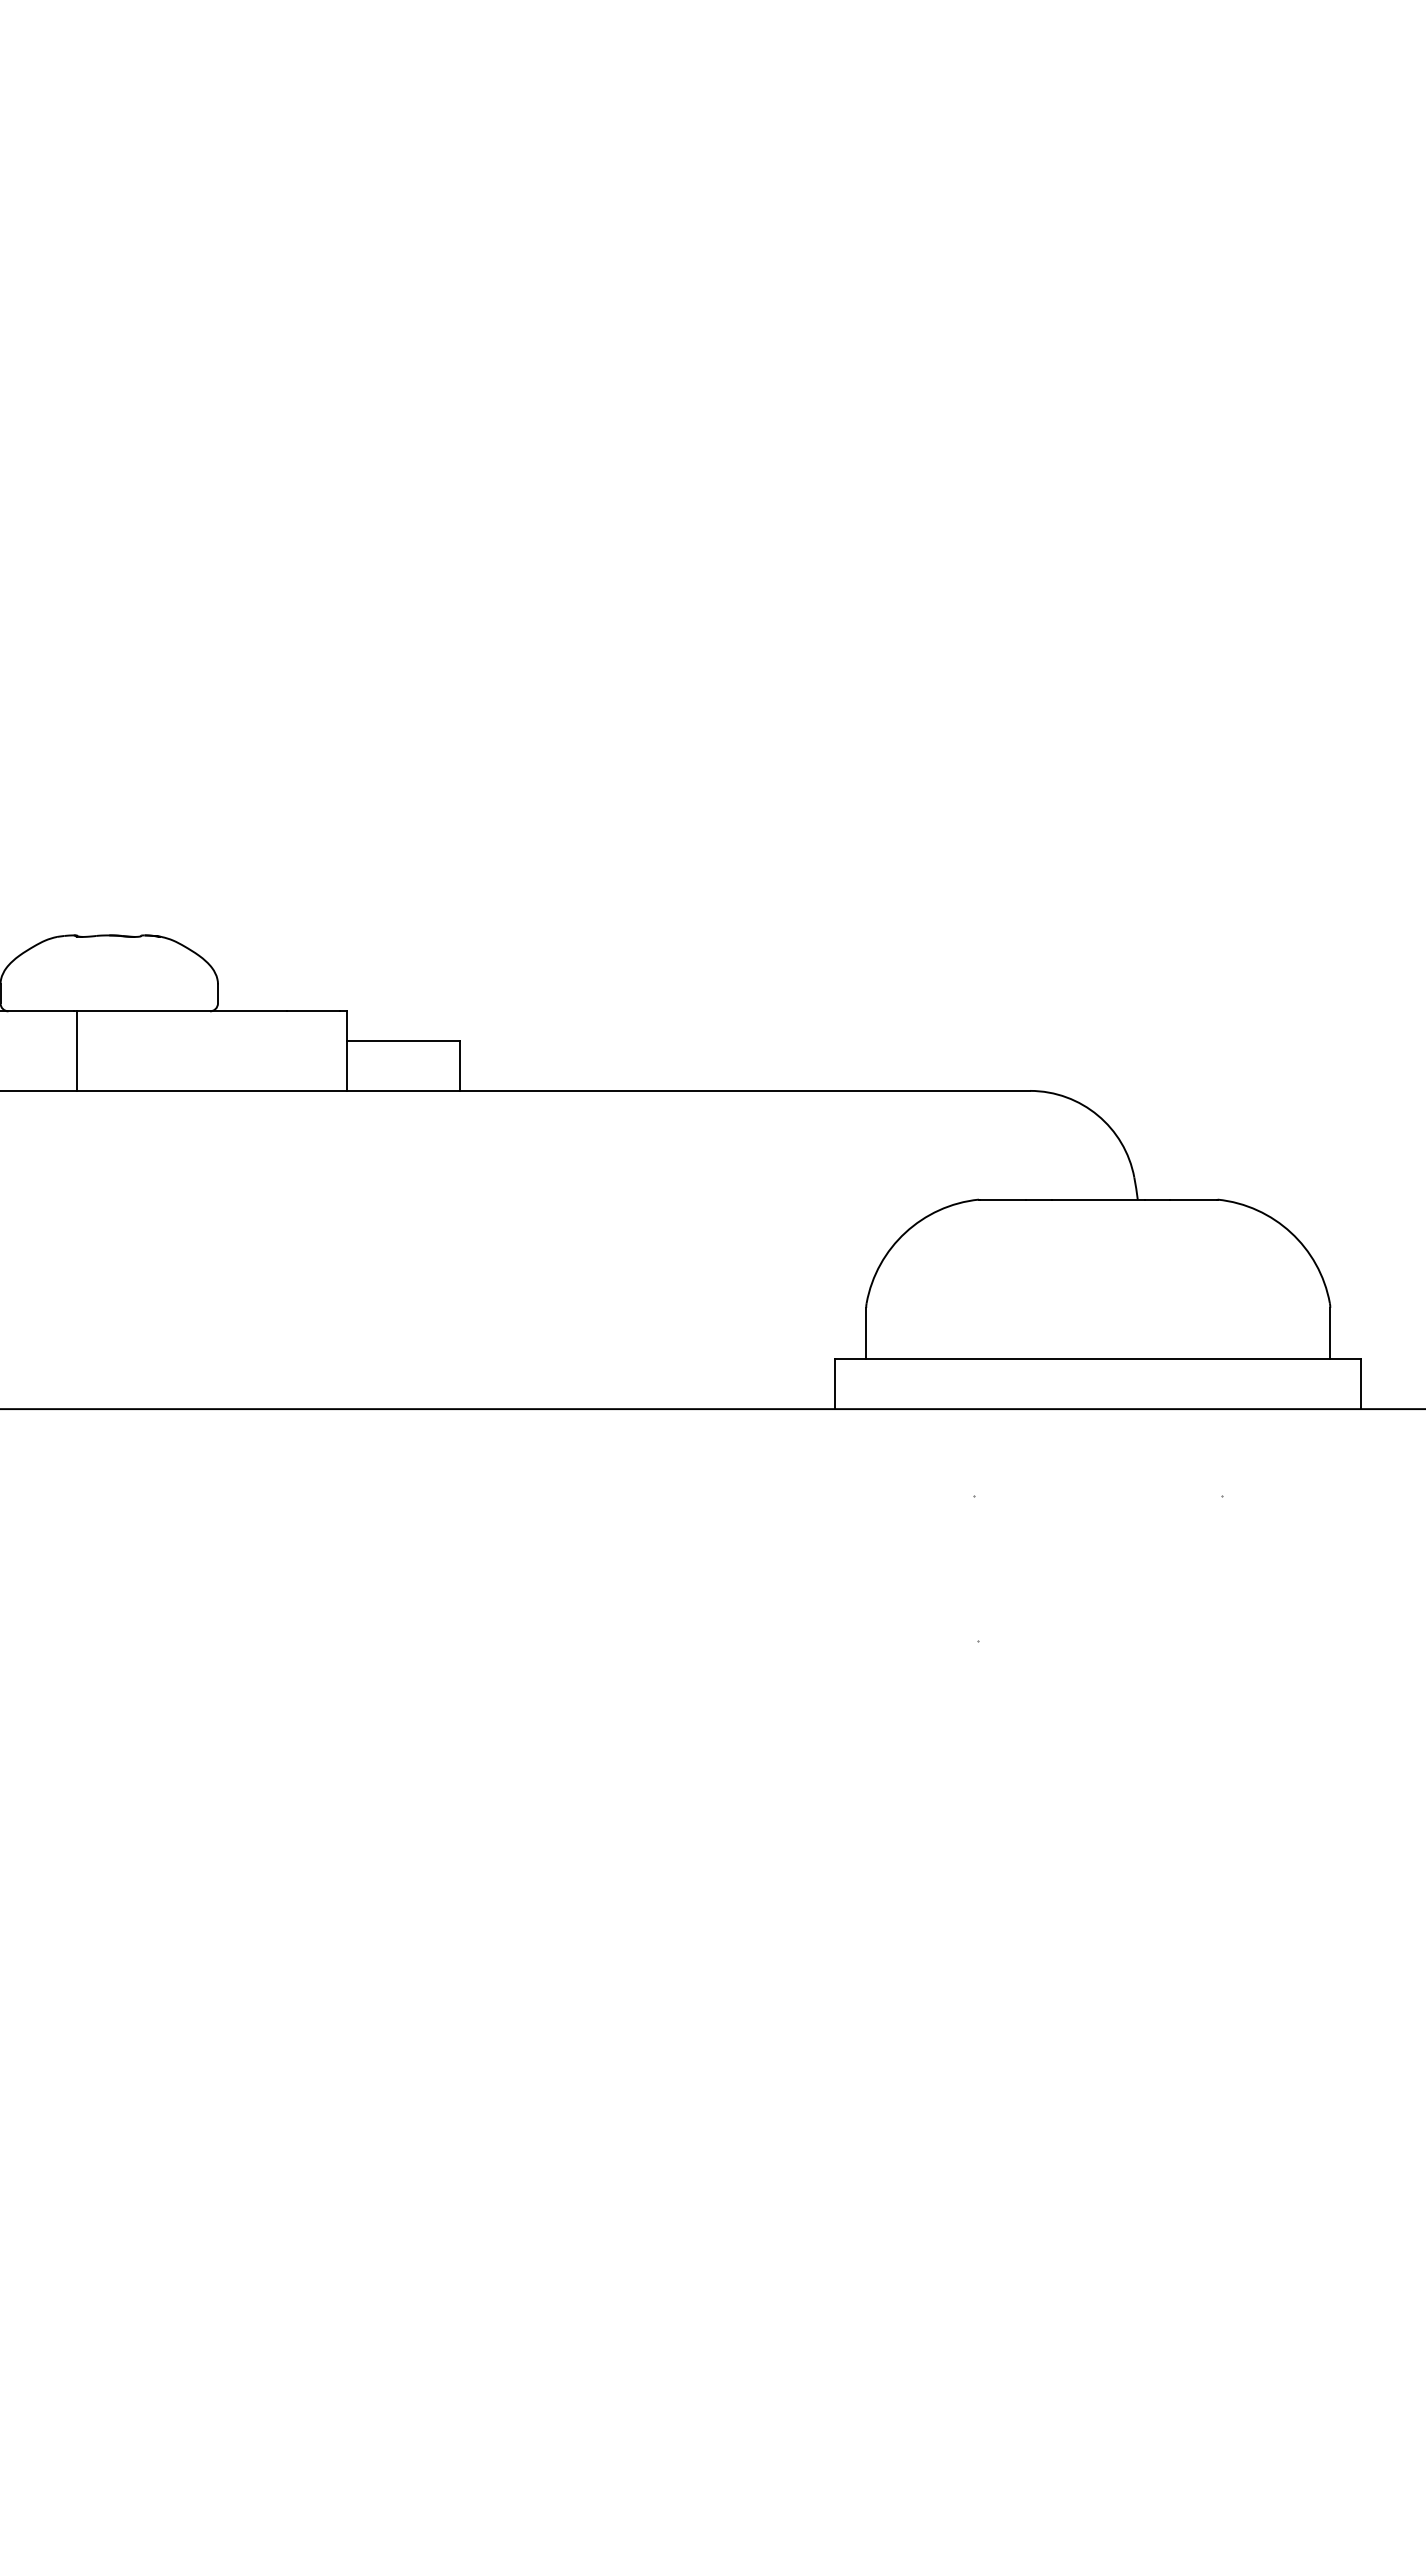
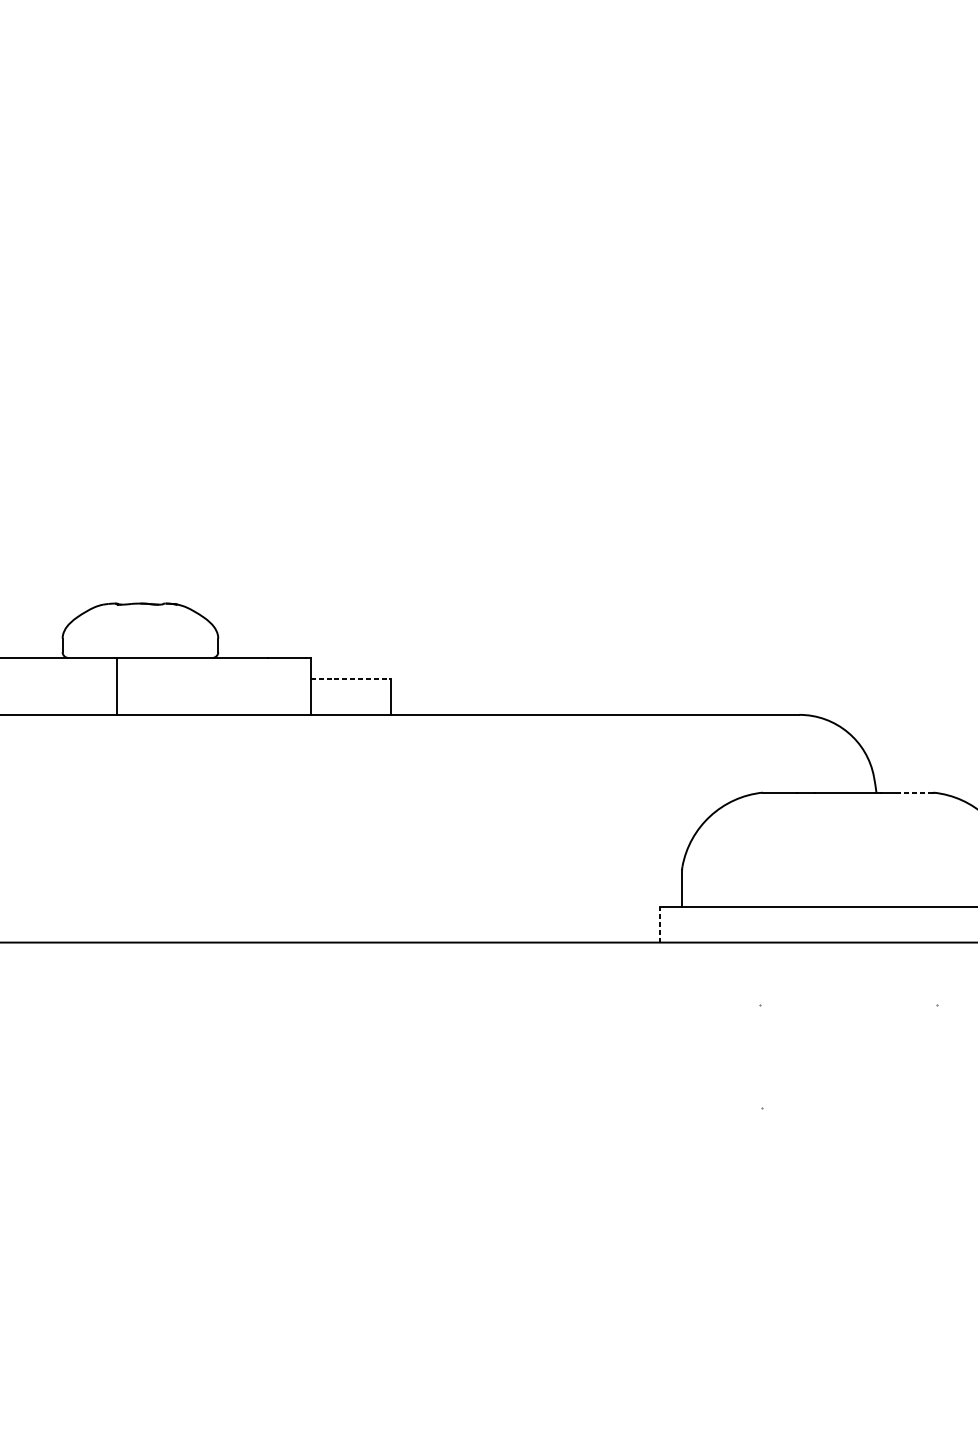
line: (404, 1040) -> (351, 678), solid -> dashed
line: (1192, 1199) -> (915, 792), solid -> dashed
line: (835, 1383) -> (660, 924), solid -> dashed

